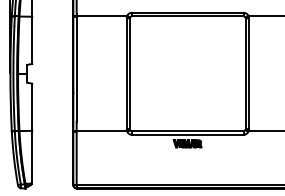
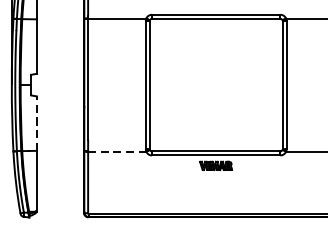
line: (32, 107) -> (37, 123), solid -> dashed
line: (102, 131) -> (117, 151), solid -> dashed

